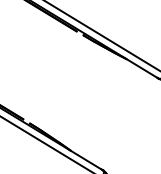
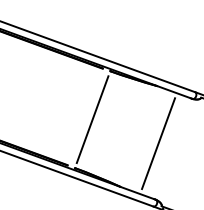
line: (56, 79) -> (92, 119), added
line: (116, 115) -> (158, 143), added

